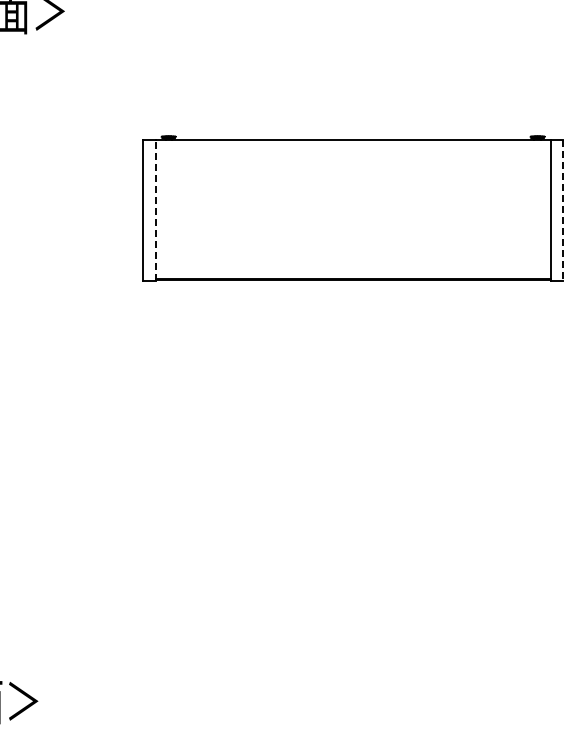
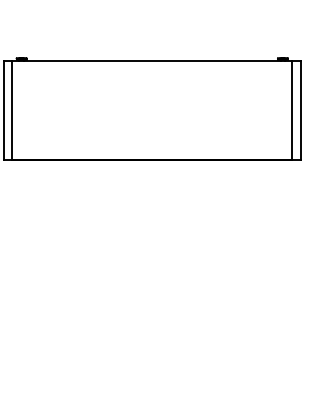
line: (155, 209) -> (12, 110), dashed -> solid
line: (562, 210) -> (300, 110), dashed -> solid

